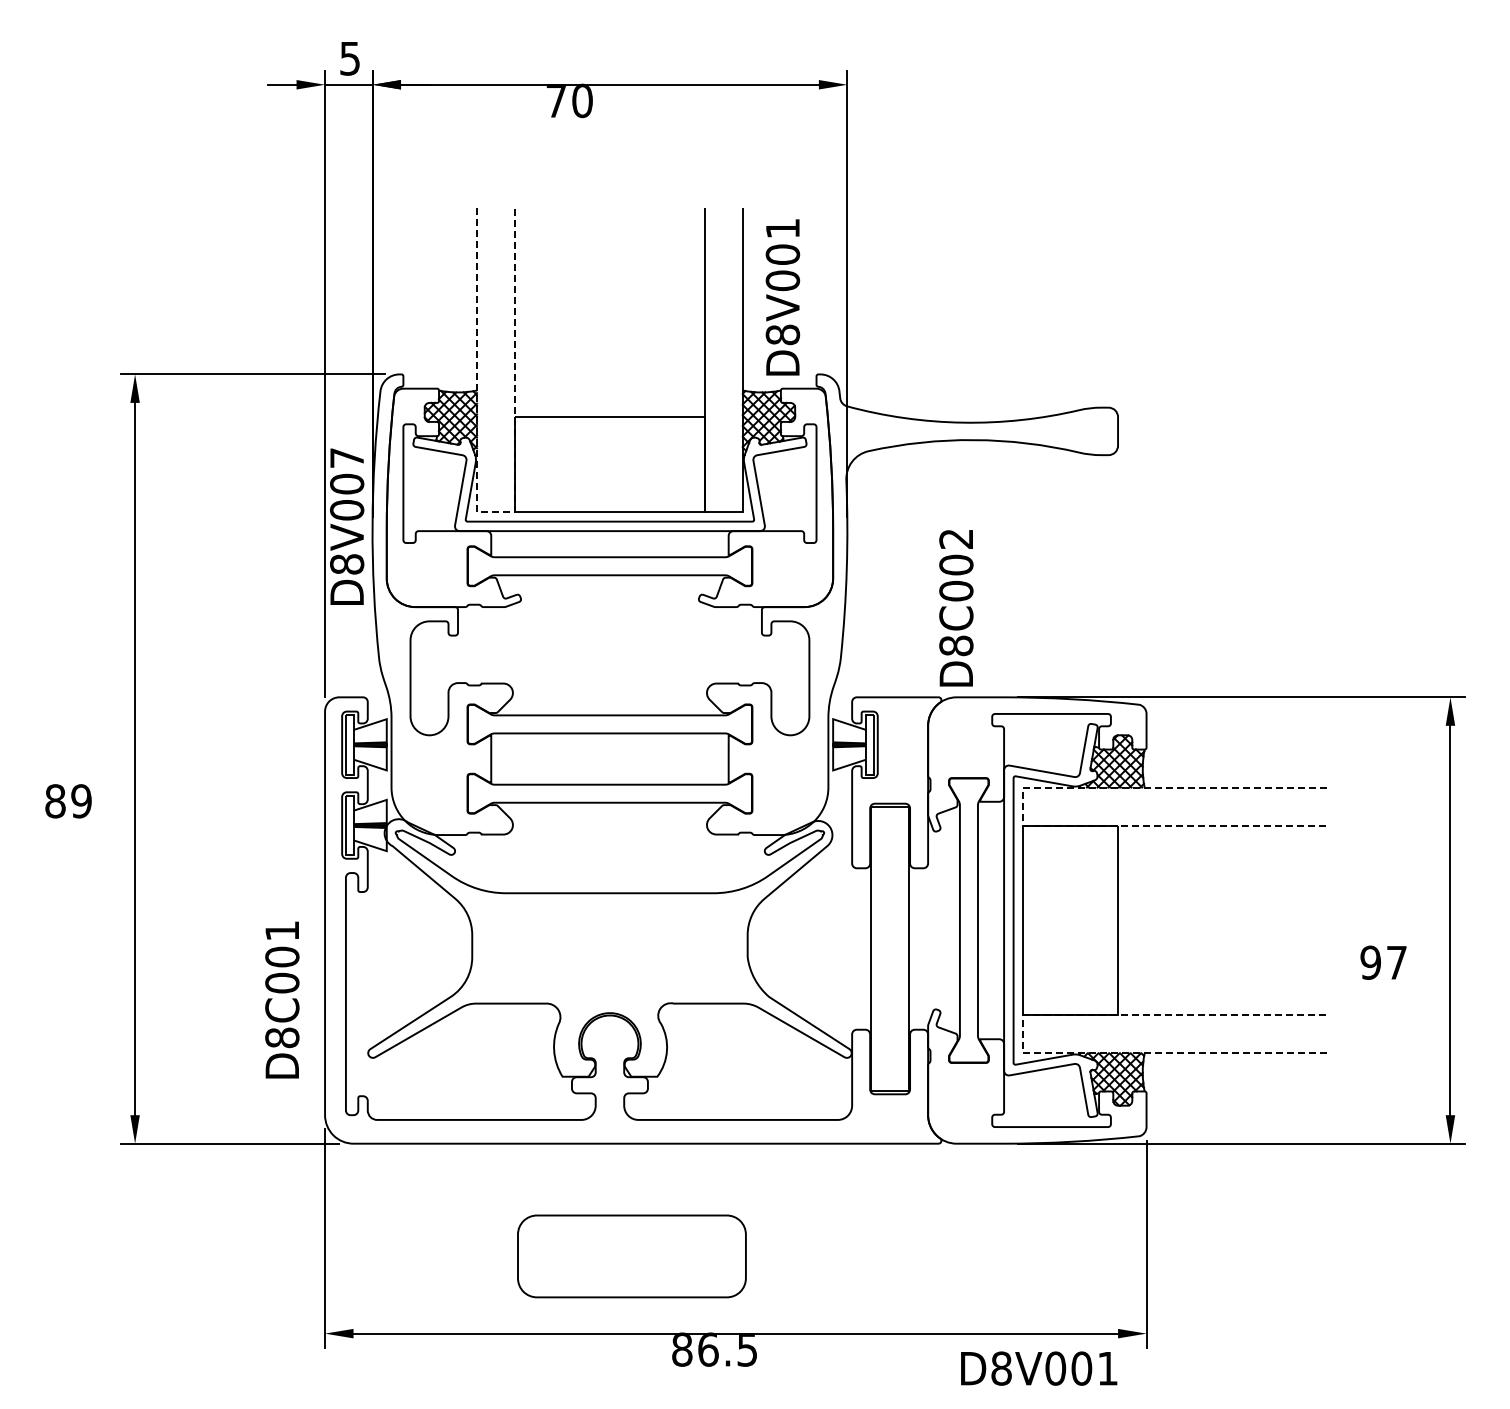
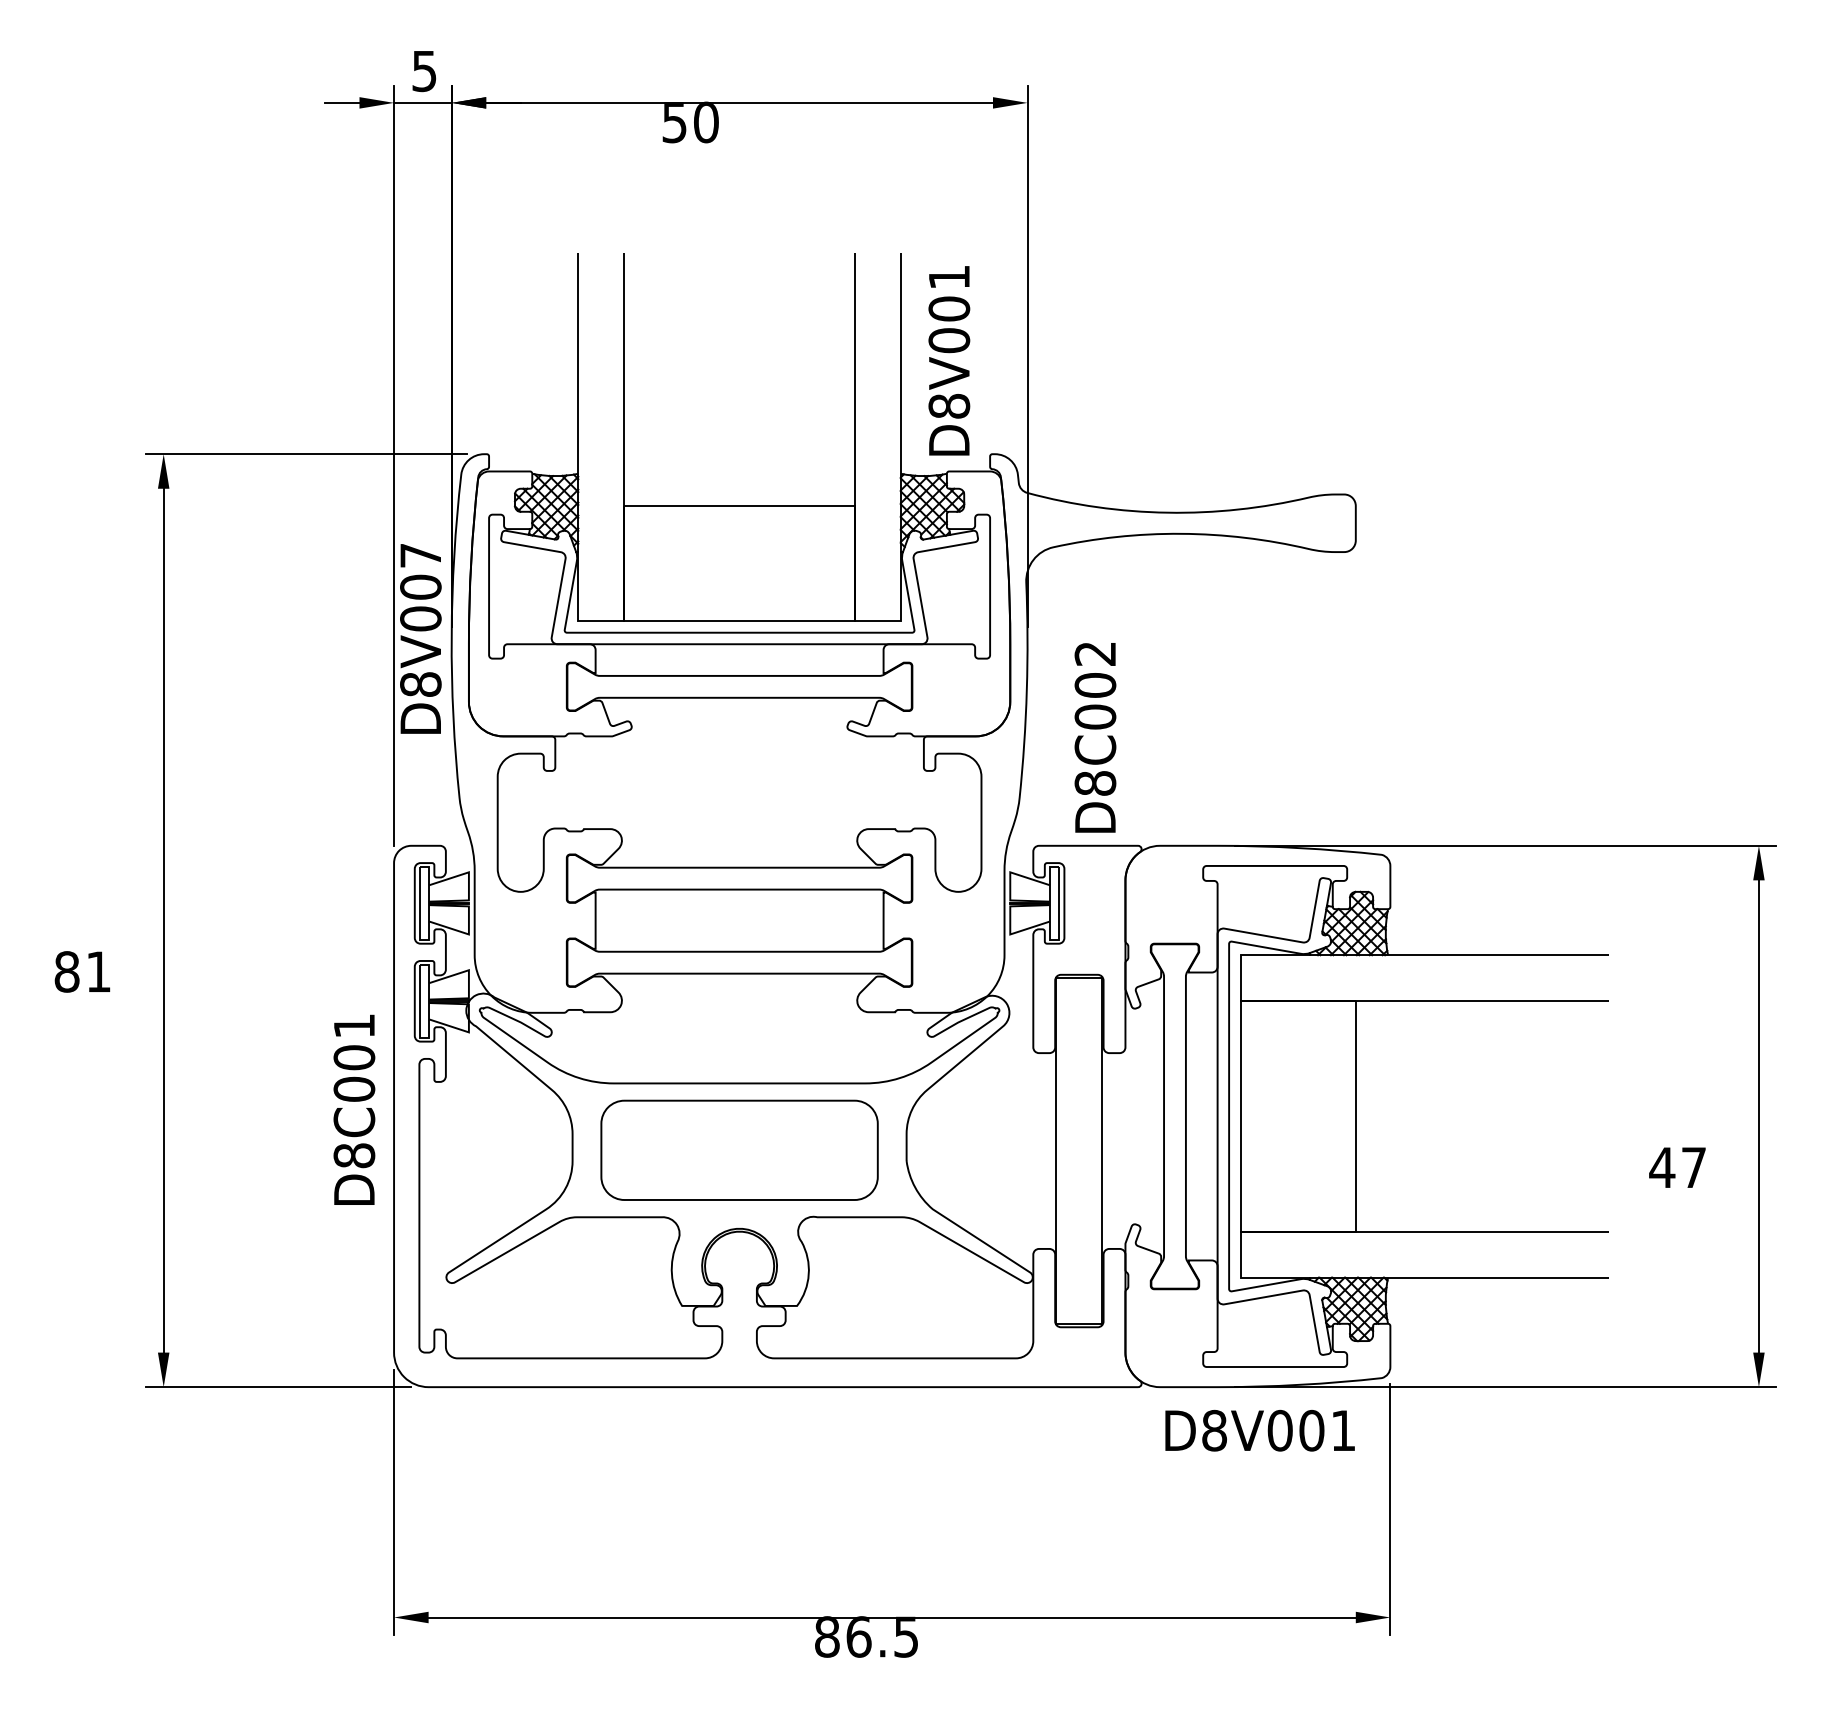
text: (555, 102) -> (673, 124), 70 -> 50
line: (496, 512) -> (601, 621), dashed -> solid
text: (956, 608) -> (1095, 738), moved
text: (81, 801) -> (98, 972), 89 -> 81
line: (1023, 806) -> (1241, 978), dashed -> solid
text: (1370, 962) -> (1661, 1167), 97 -> 47
text: (282, 999) -> (354, 1109), moved
line: (1023, 1034) -> (1241, 1254), dashed -> solid
part: (631, 1256) -> (739, 1150), moved
text: (1039, 1368) -> (1260, 1430), moved

